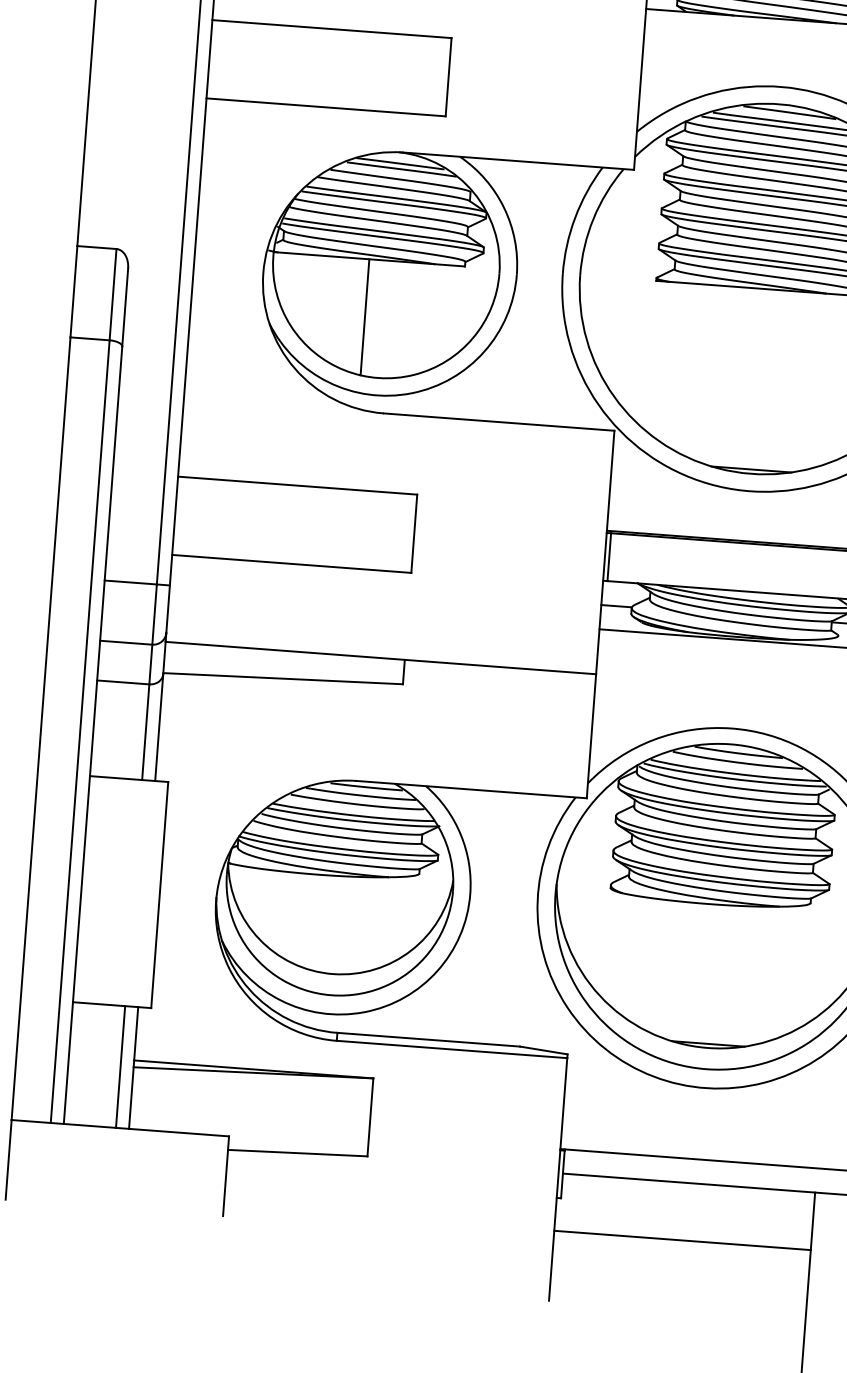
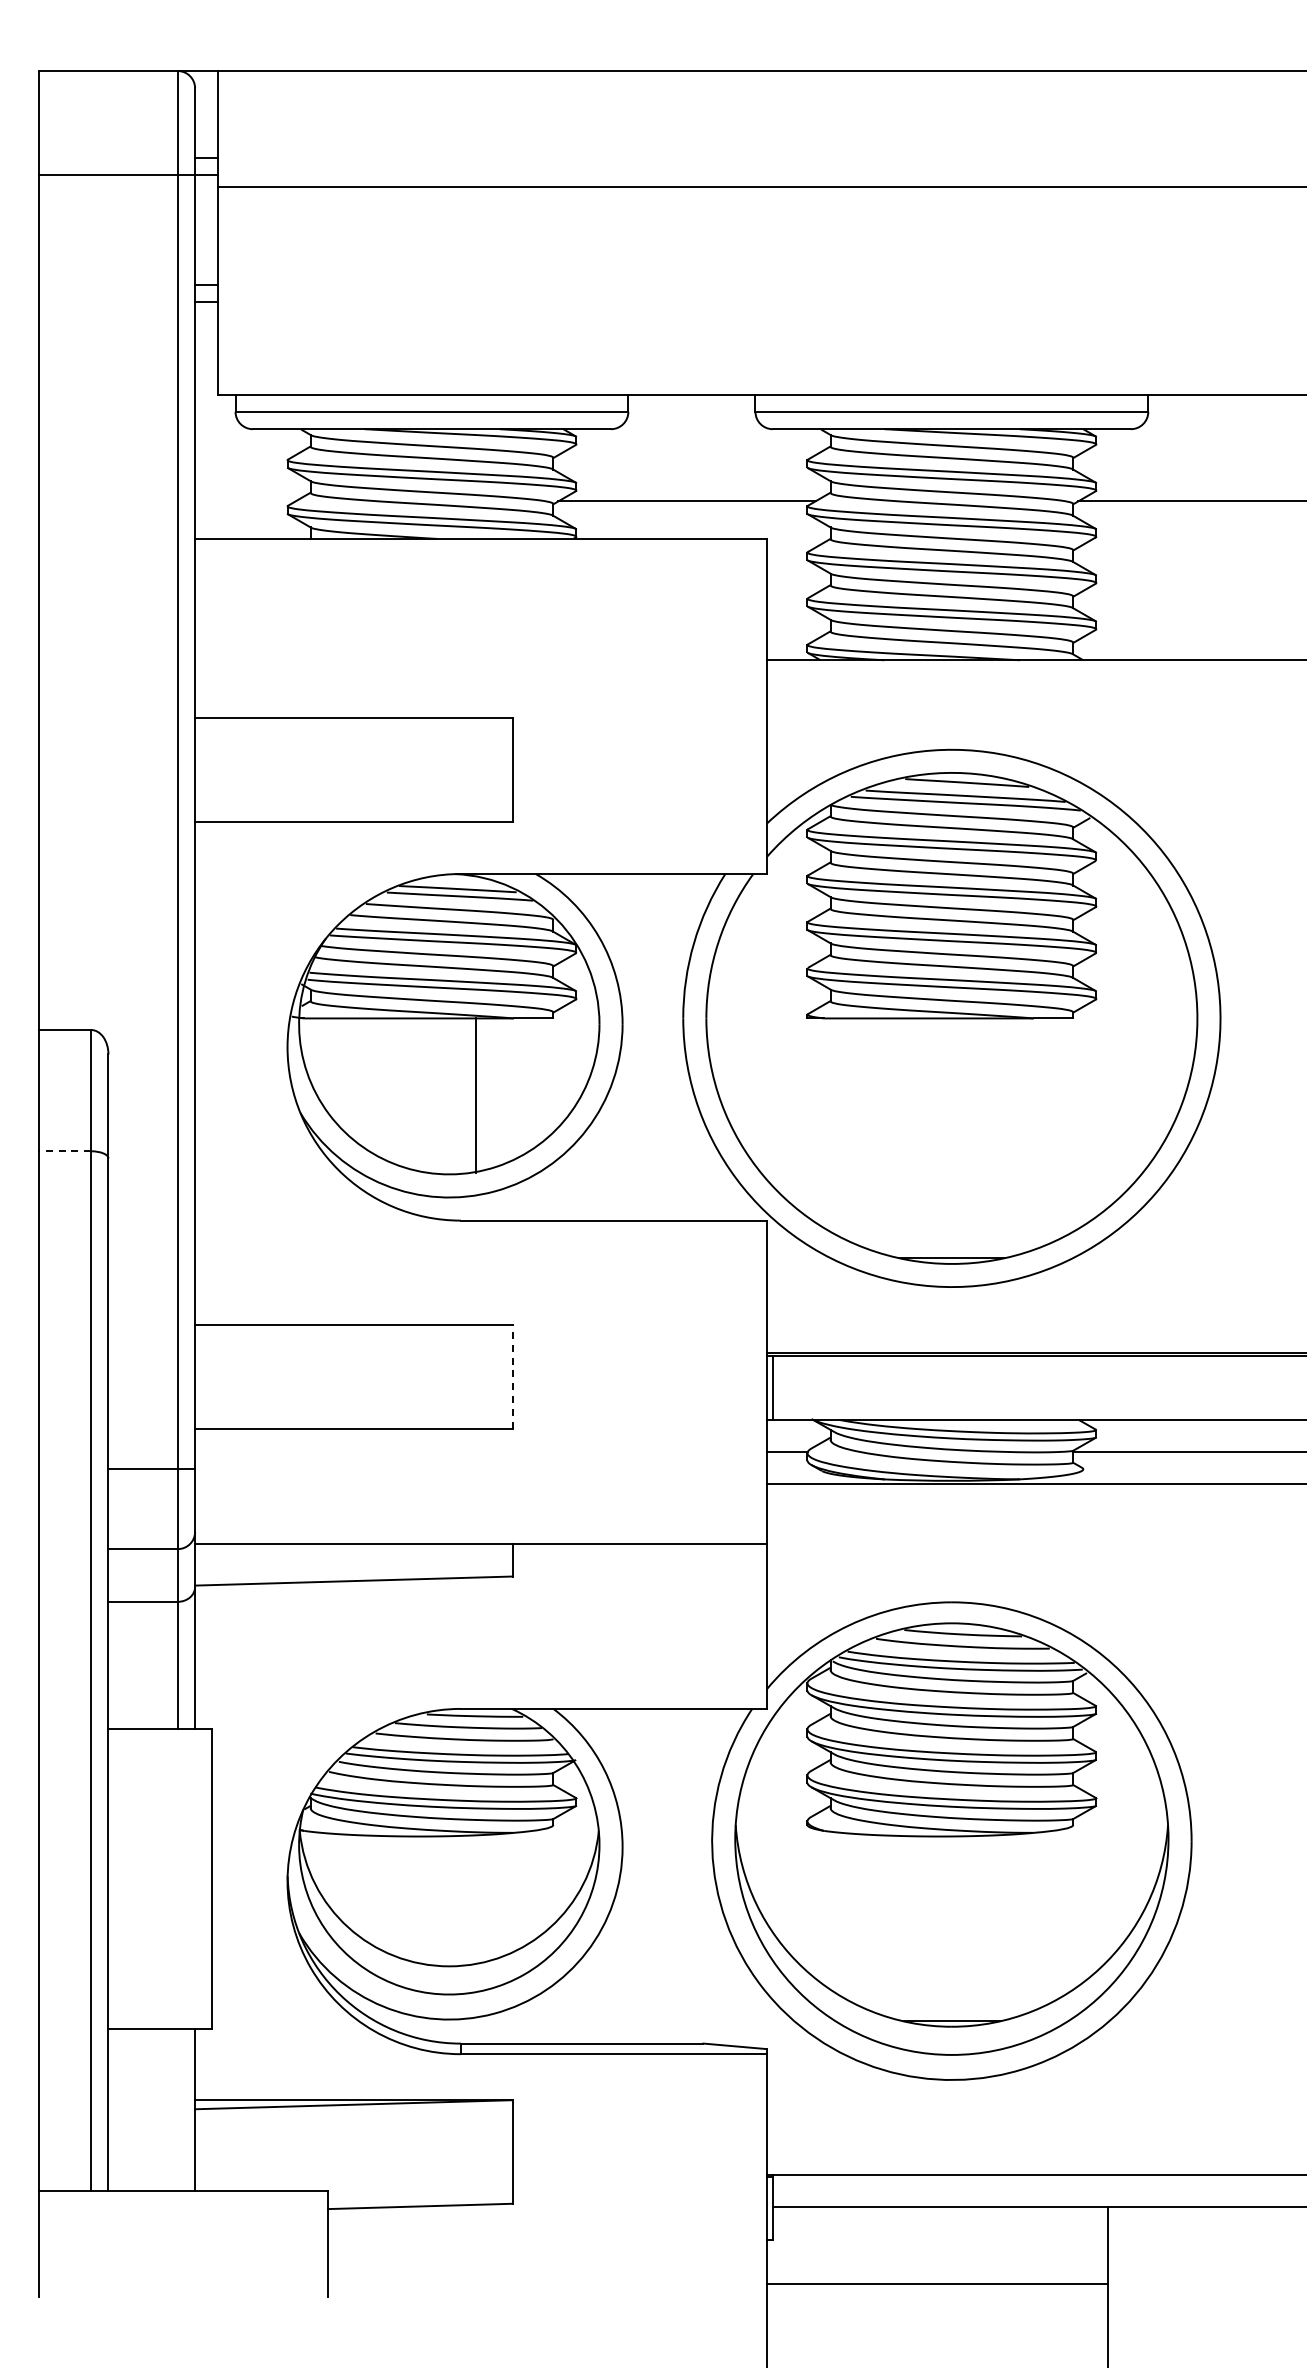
line: (365, 317) -> (476, 1095), moved
line: (90, 339) -> (65, 1151), solid -> dashed
line: (414, 533) -> (512, 1376), solid -> dashed
line: (120, 1067) -> (177, 2110), removed

